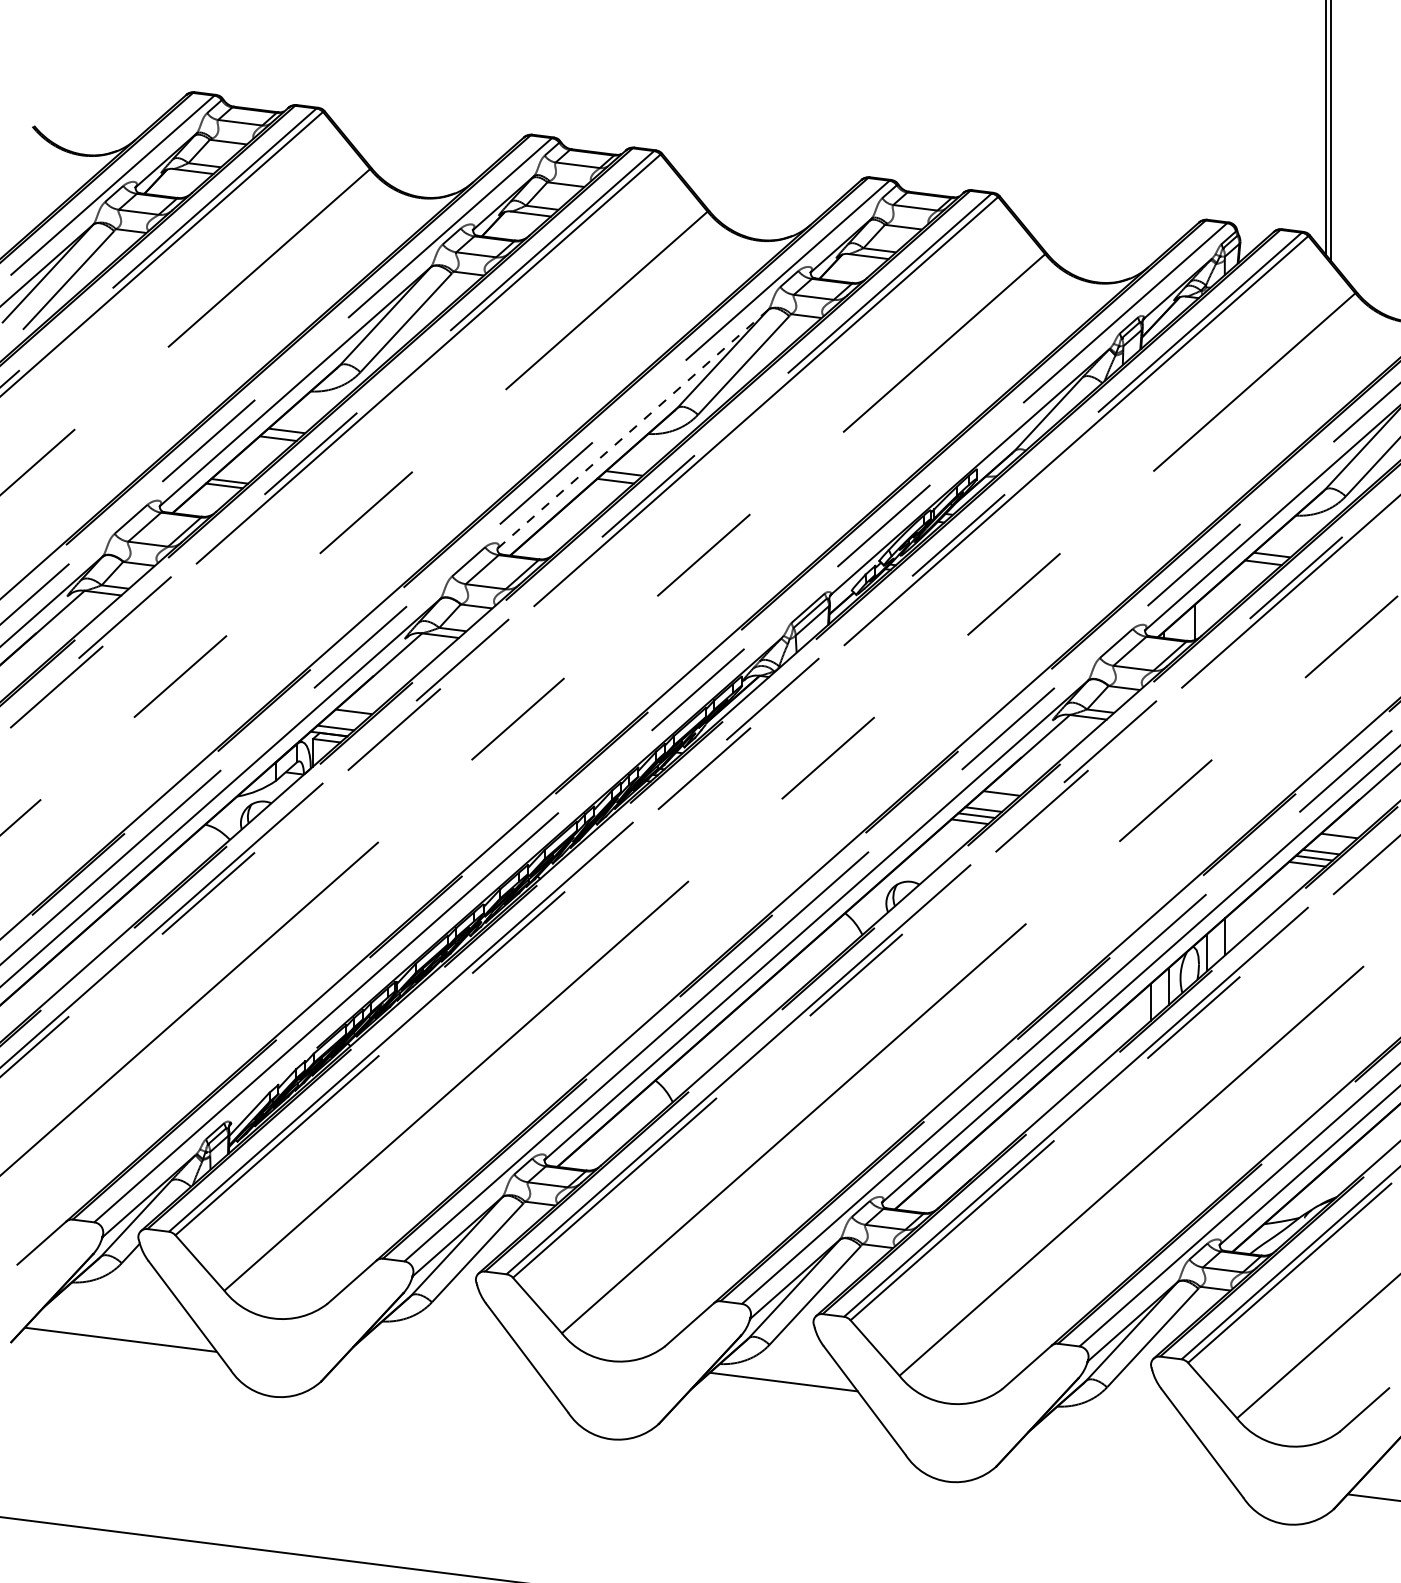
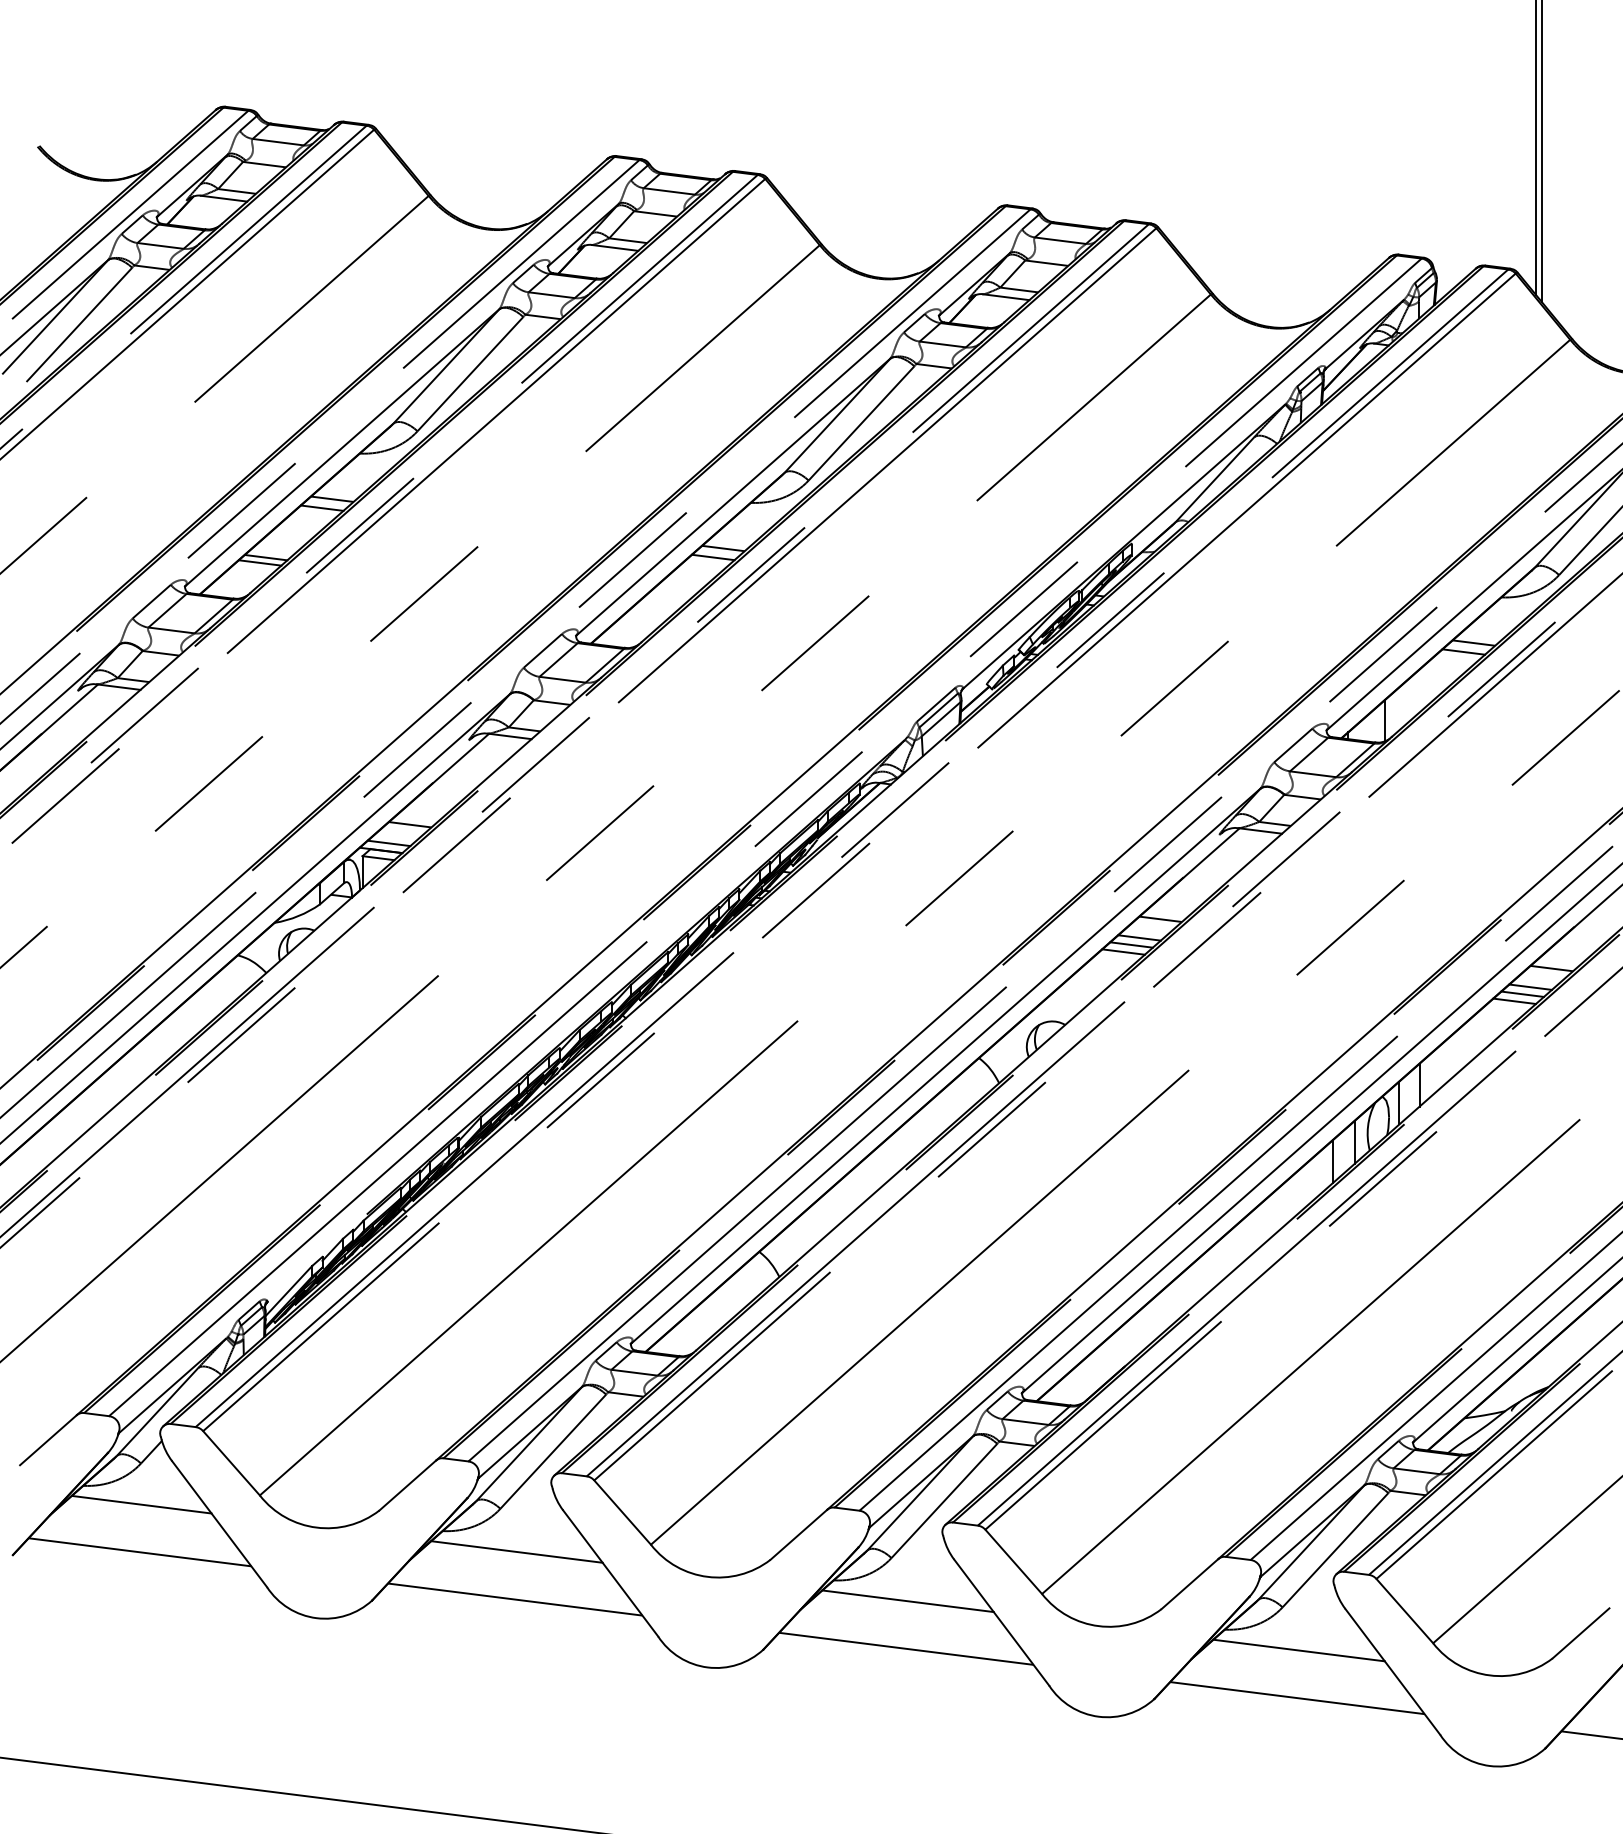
line: (632, 429) -> (732, 497), dashed -> solid
line: (122, 1298) -> (141, 1504), added
line: (446, 1339) -> (517, 1551), added
line: (444, 1380) -> (514, 1599), added
line: (782, 1422) -> (906, 1648), added
line: (1121, 1424) -> (1299, 1650), added
line: (1119, 1465) -> (1296, 1697), added

